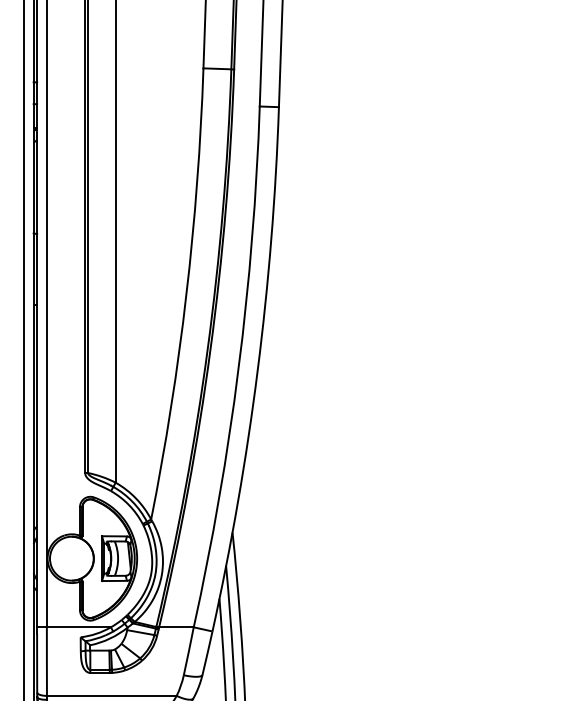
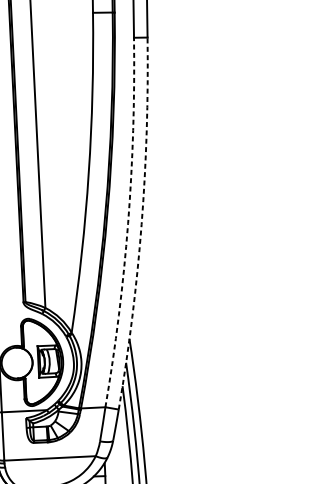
arc: (238, 368) -> (128, 223), solid -> dashed
arc: (257, 370) -> (141, 223), solid -> dashed

